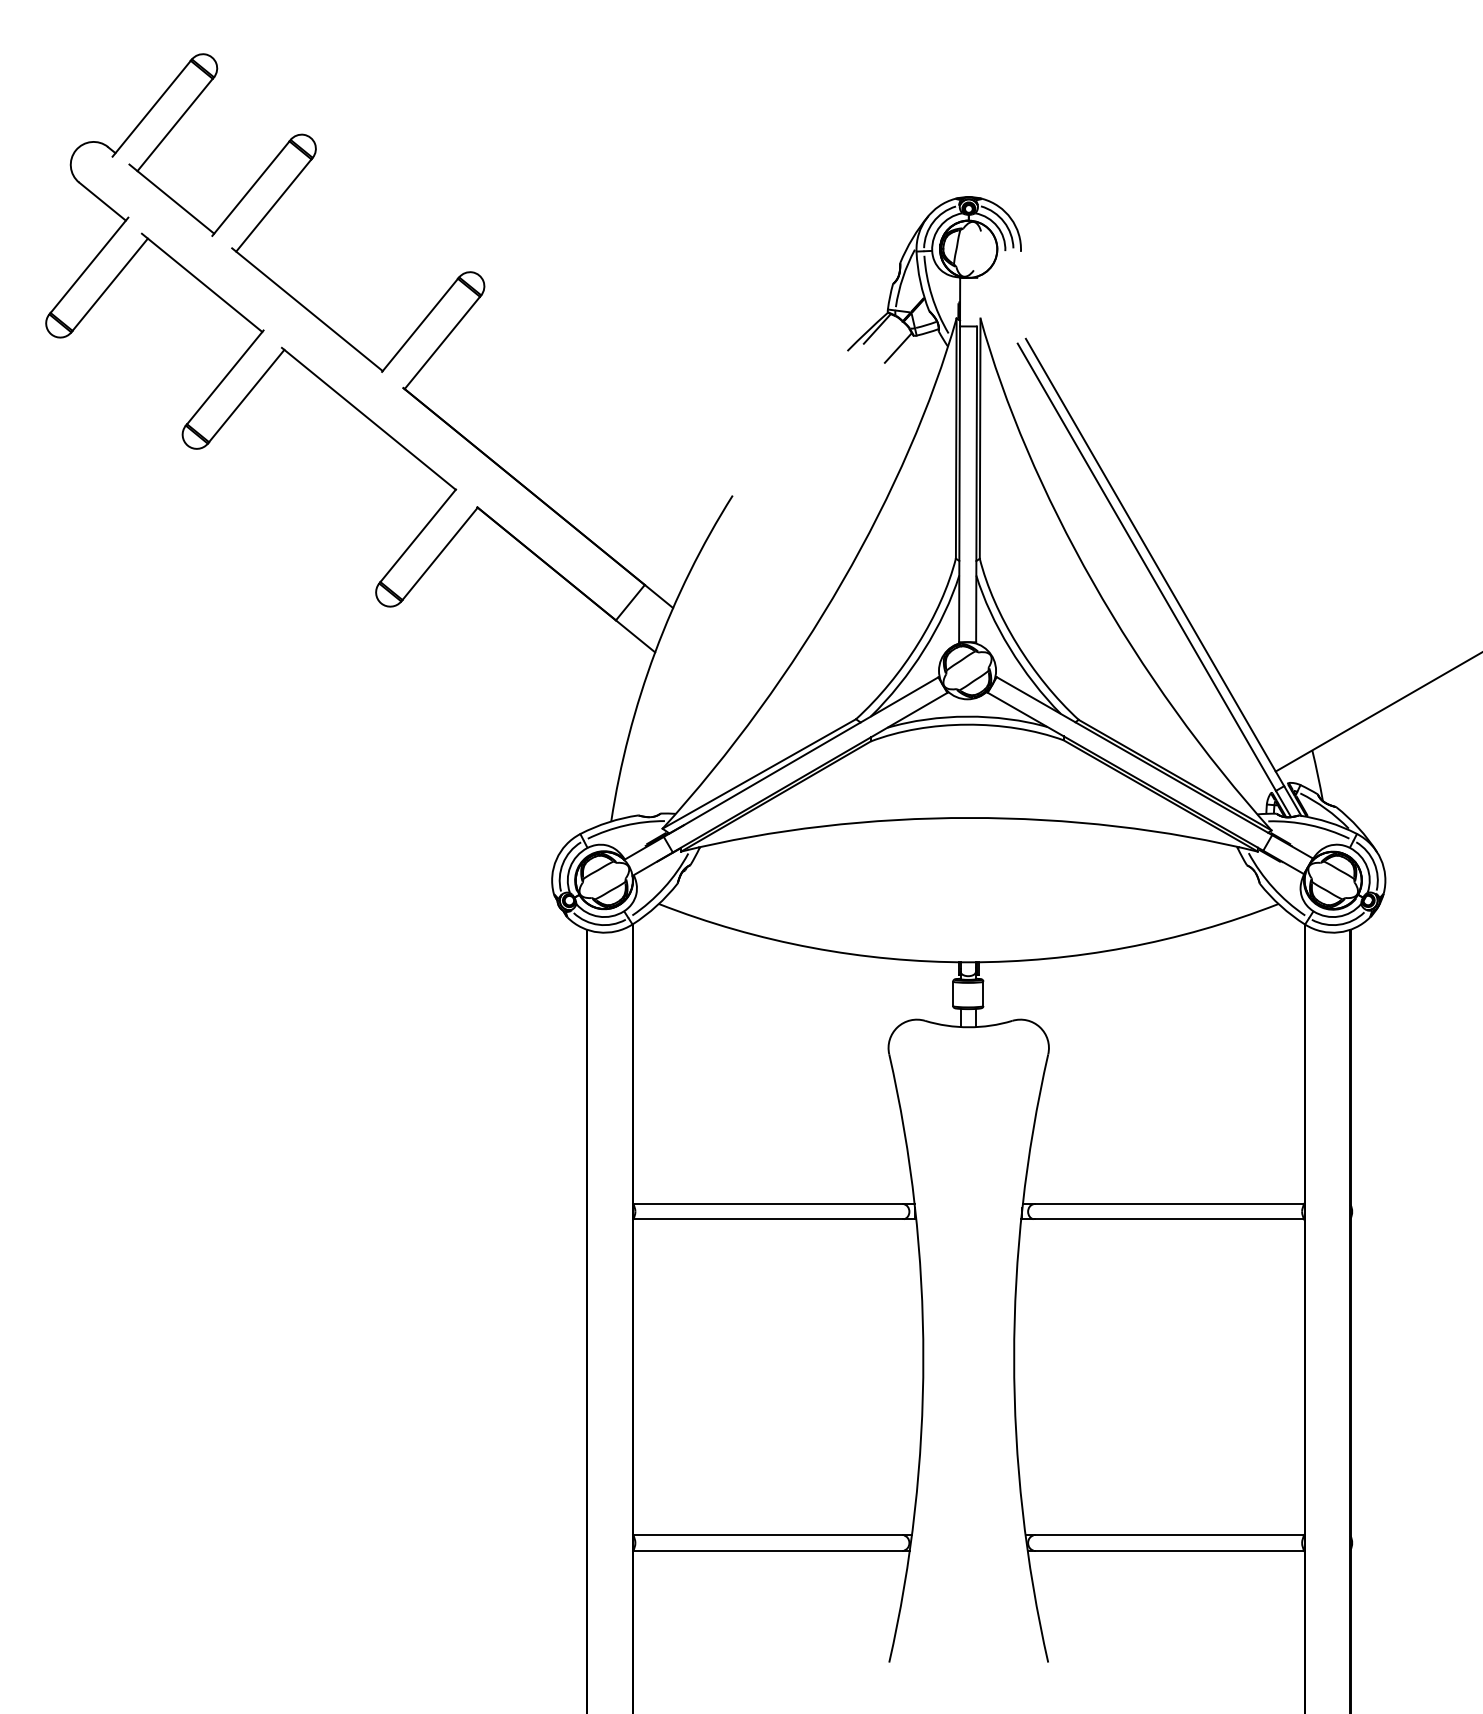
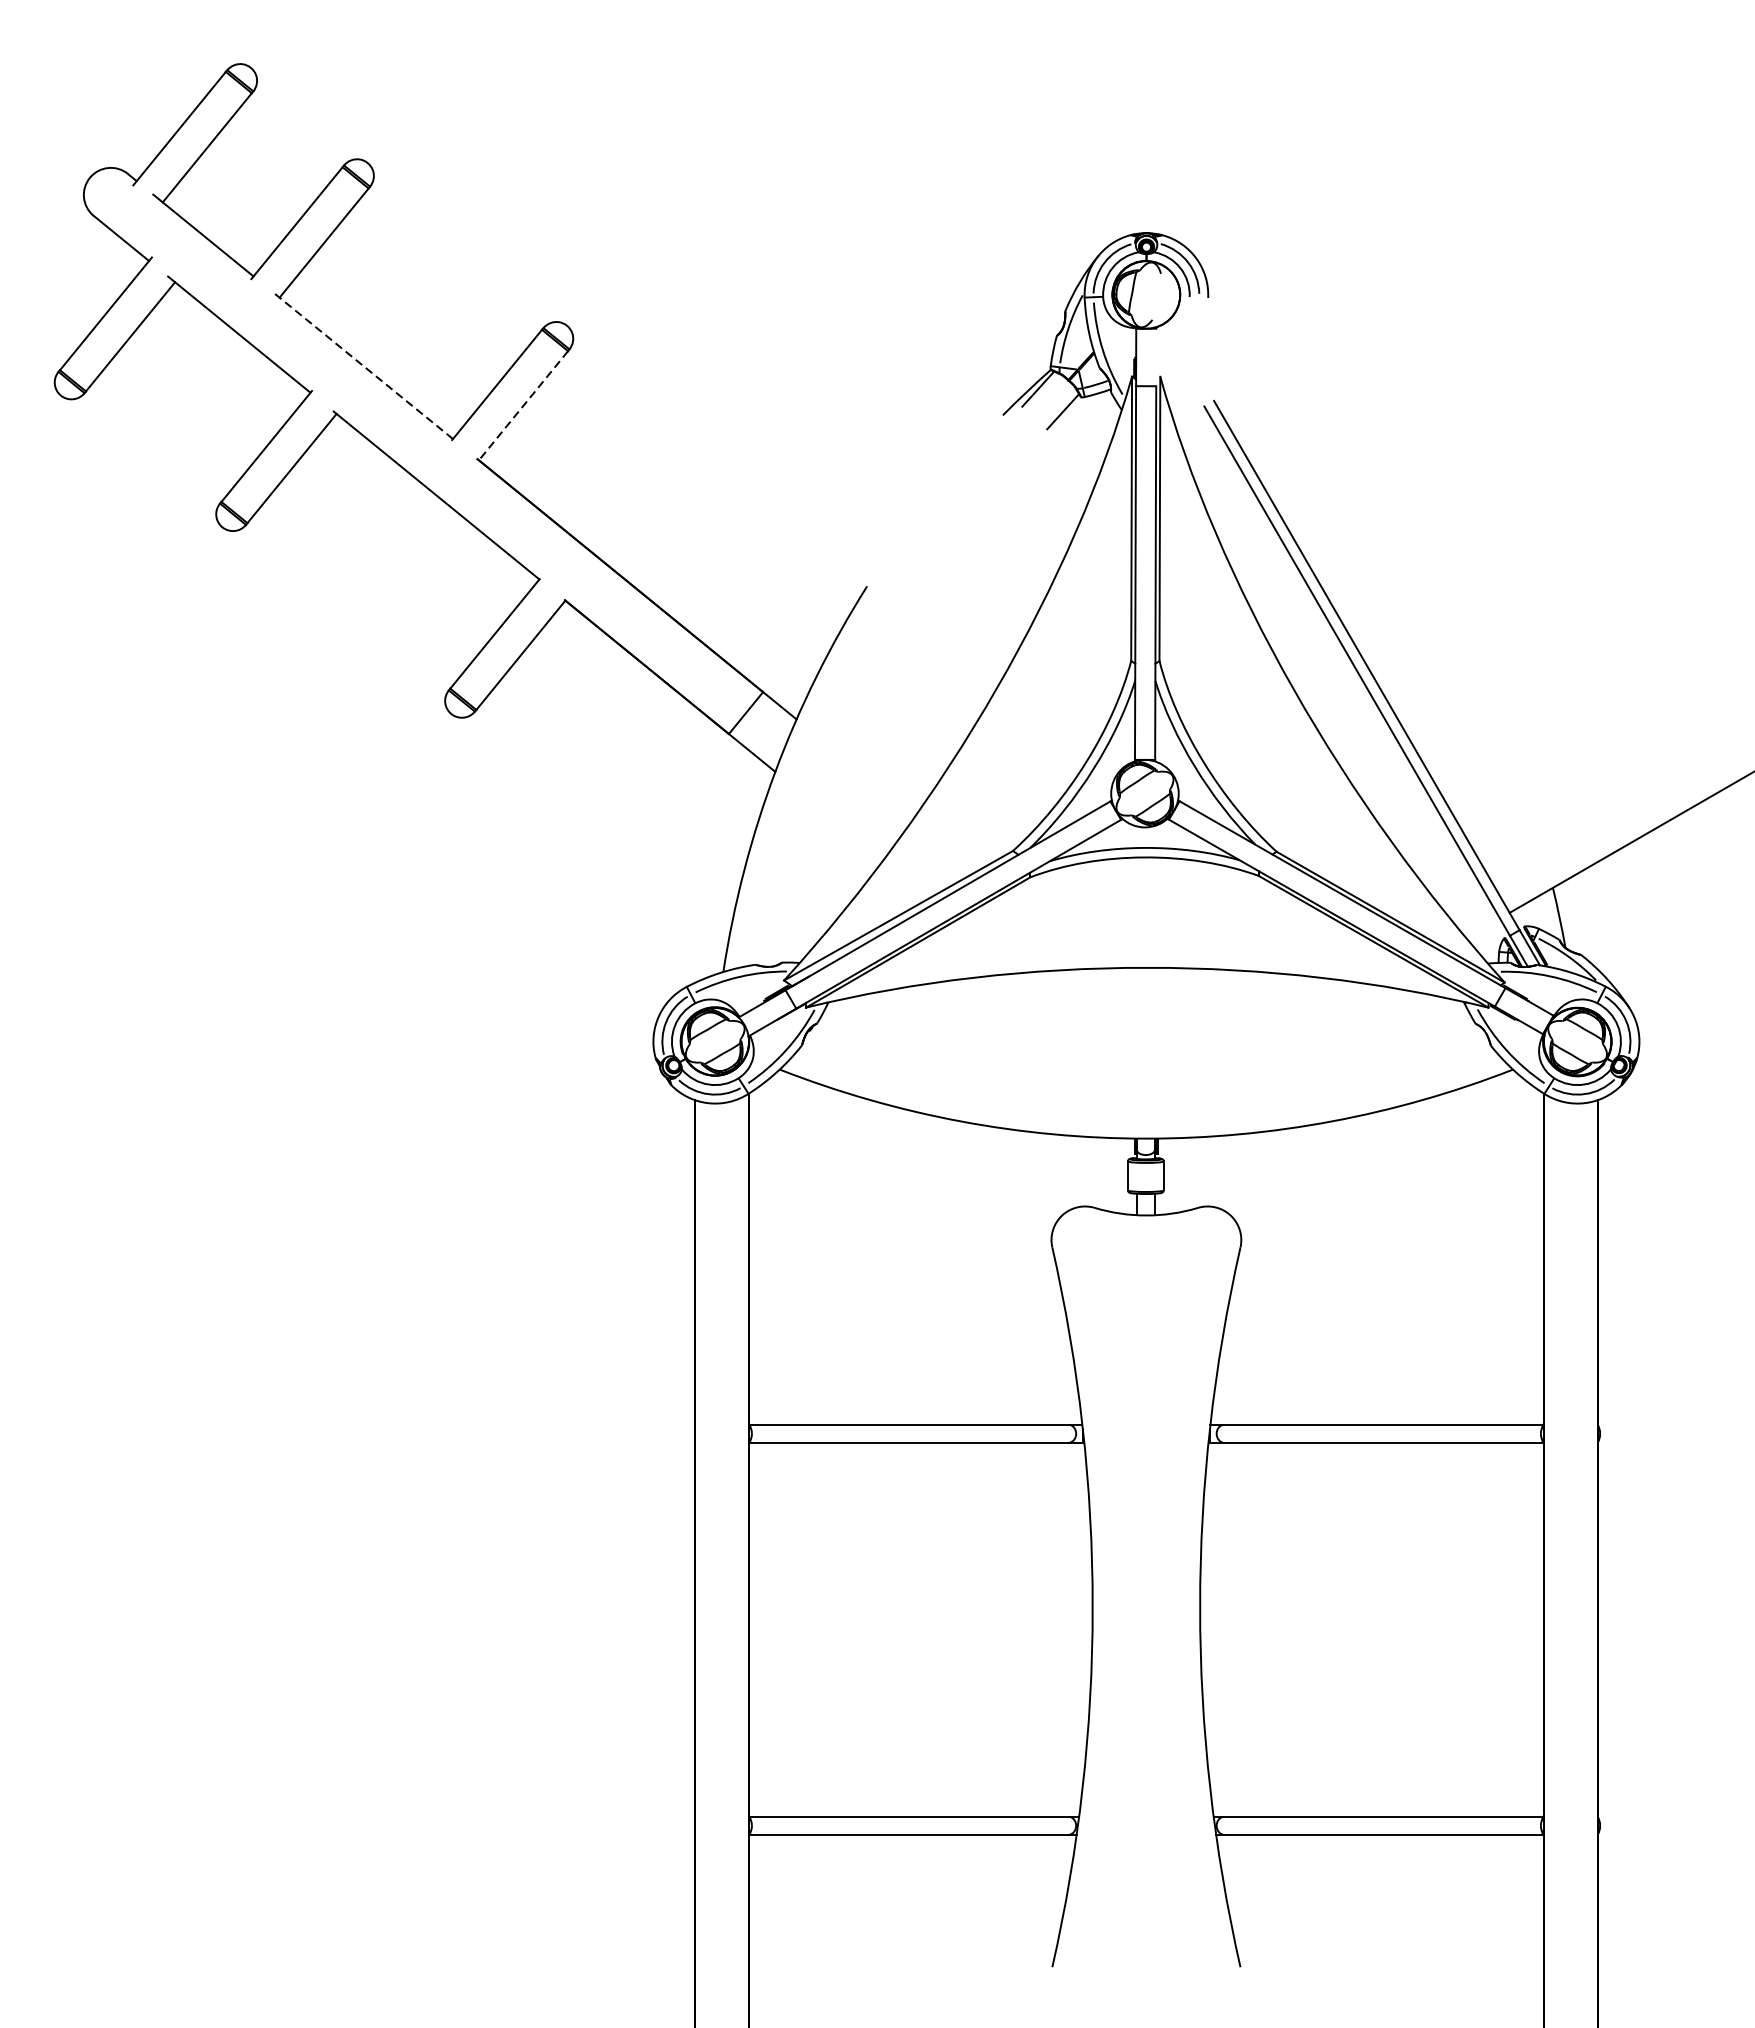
line: (307, 309) -> (363, 366), solid -> dashed
line: (442, 342) -> (523, 405), solid -> dashed

